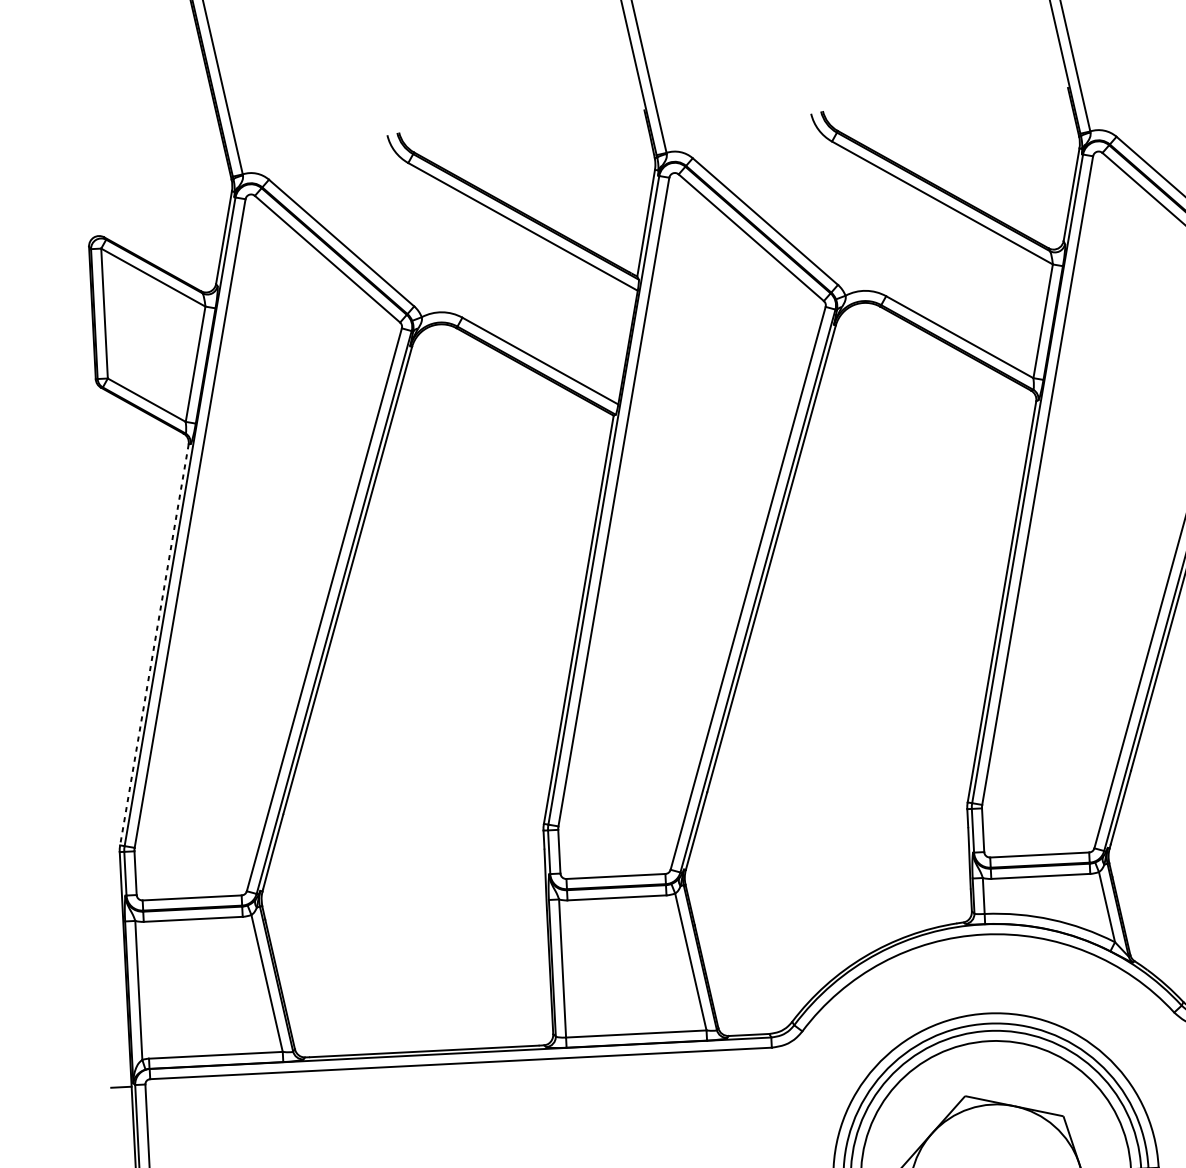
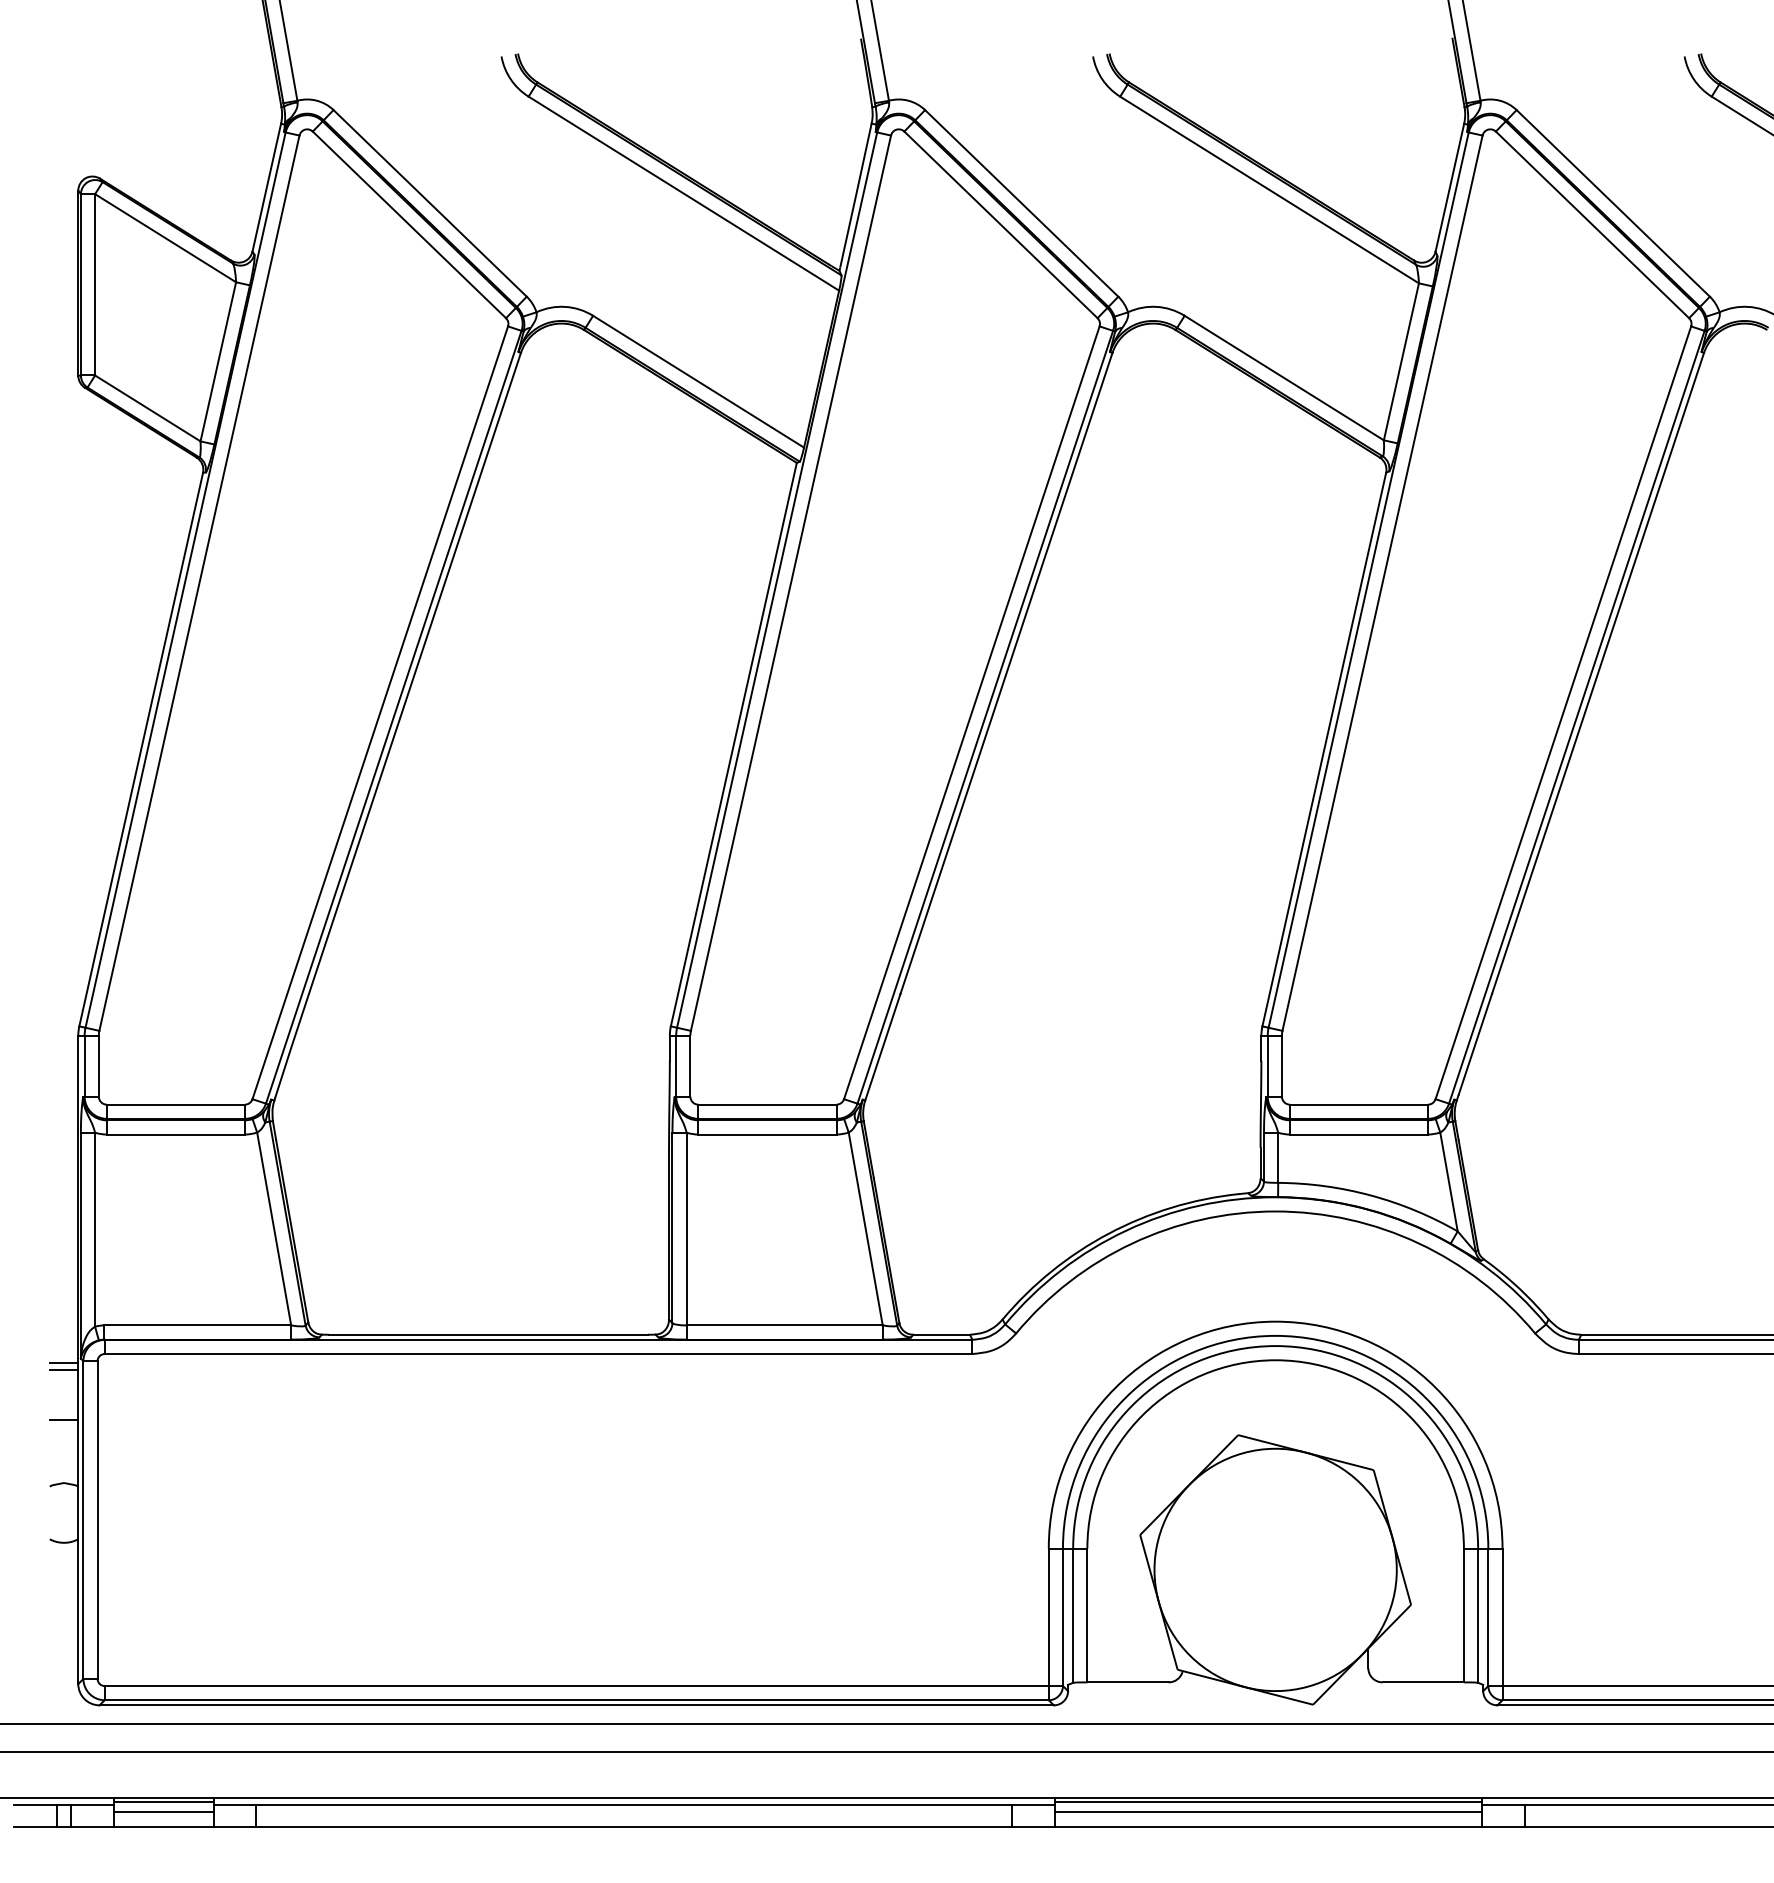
line: (154, 644) -> (141, 749), dashed -> solid
line: (121, 1092) -> (63, 1370), added
line: (123, 1128) -> (63, 1420), added

